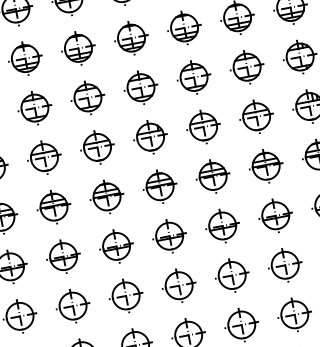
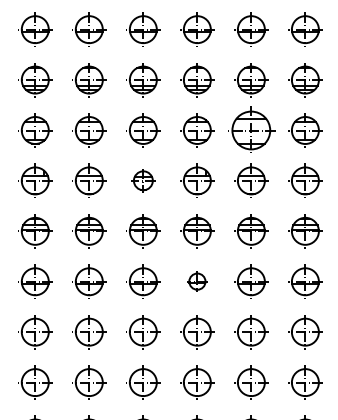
part: (194, 77) -> (251, 130), size x1.4
part: (97, 146) -> (143, 180), size x0.7
part: (169, 235) -> (197, 281), size x0.6

